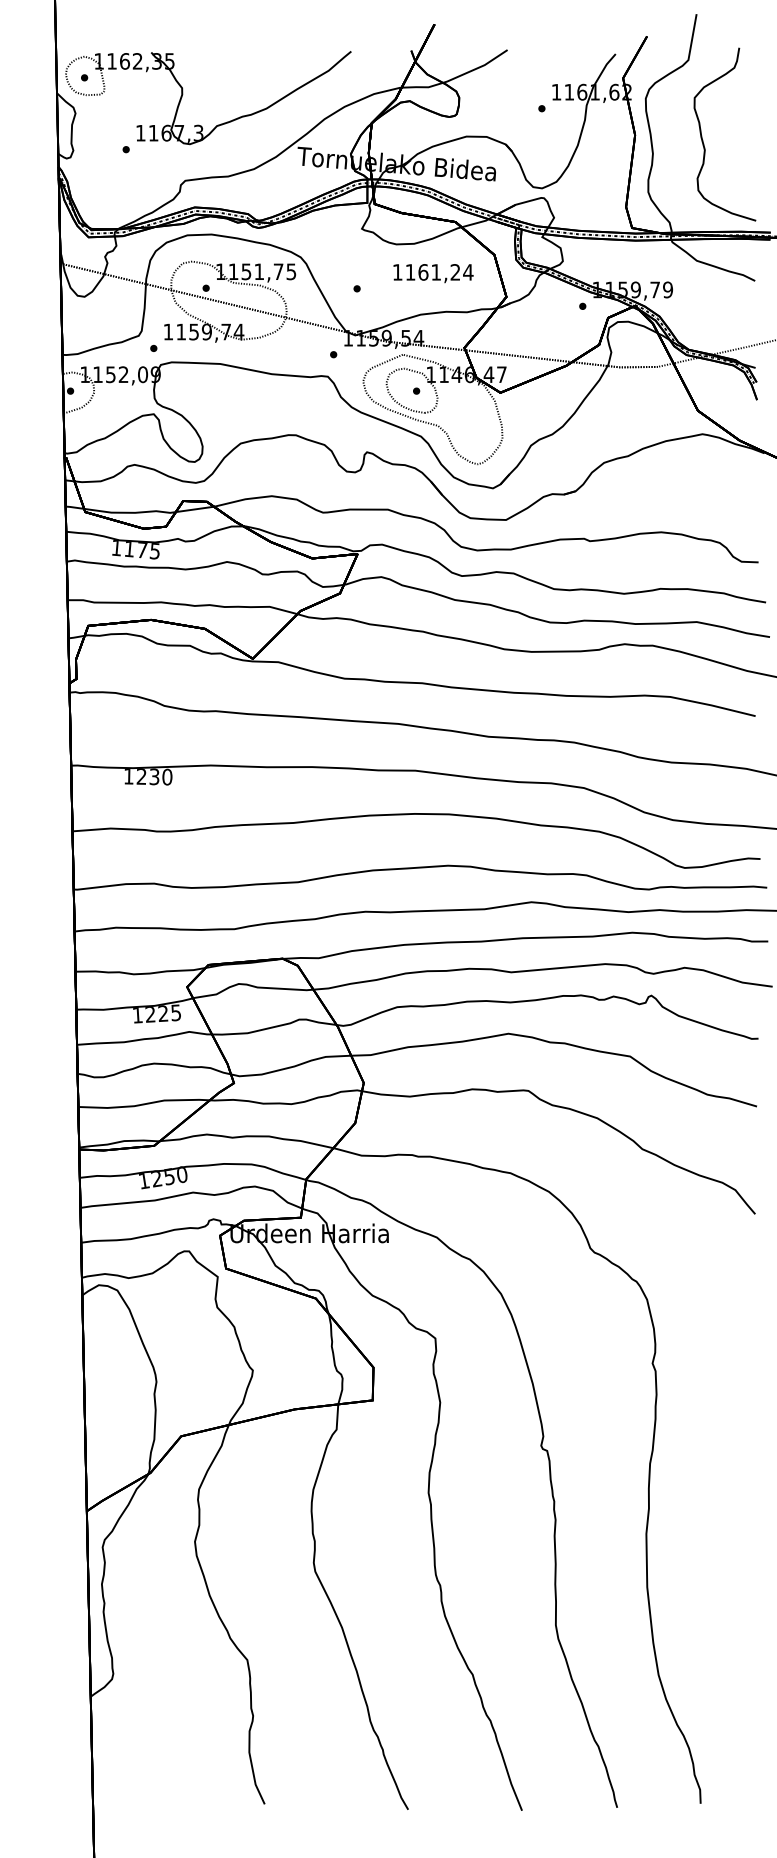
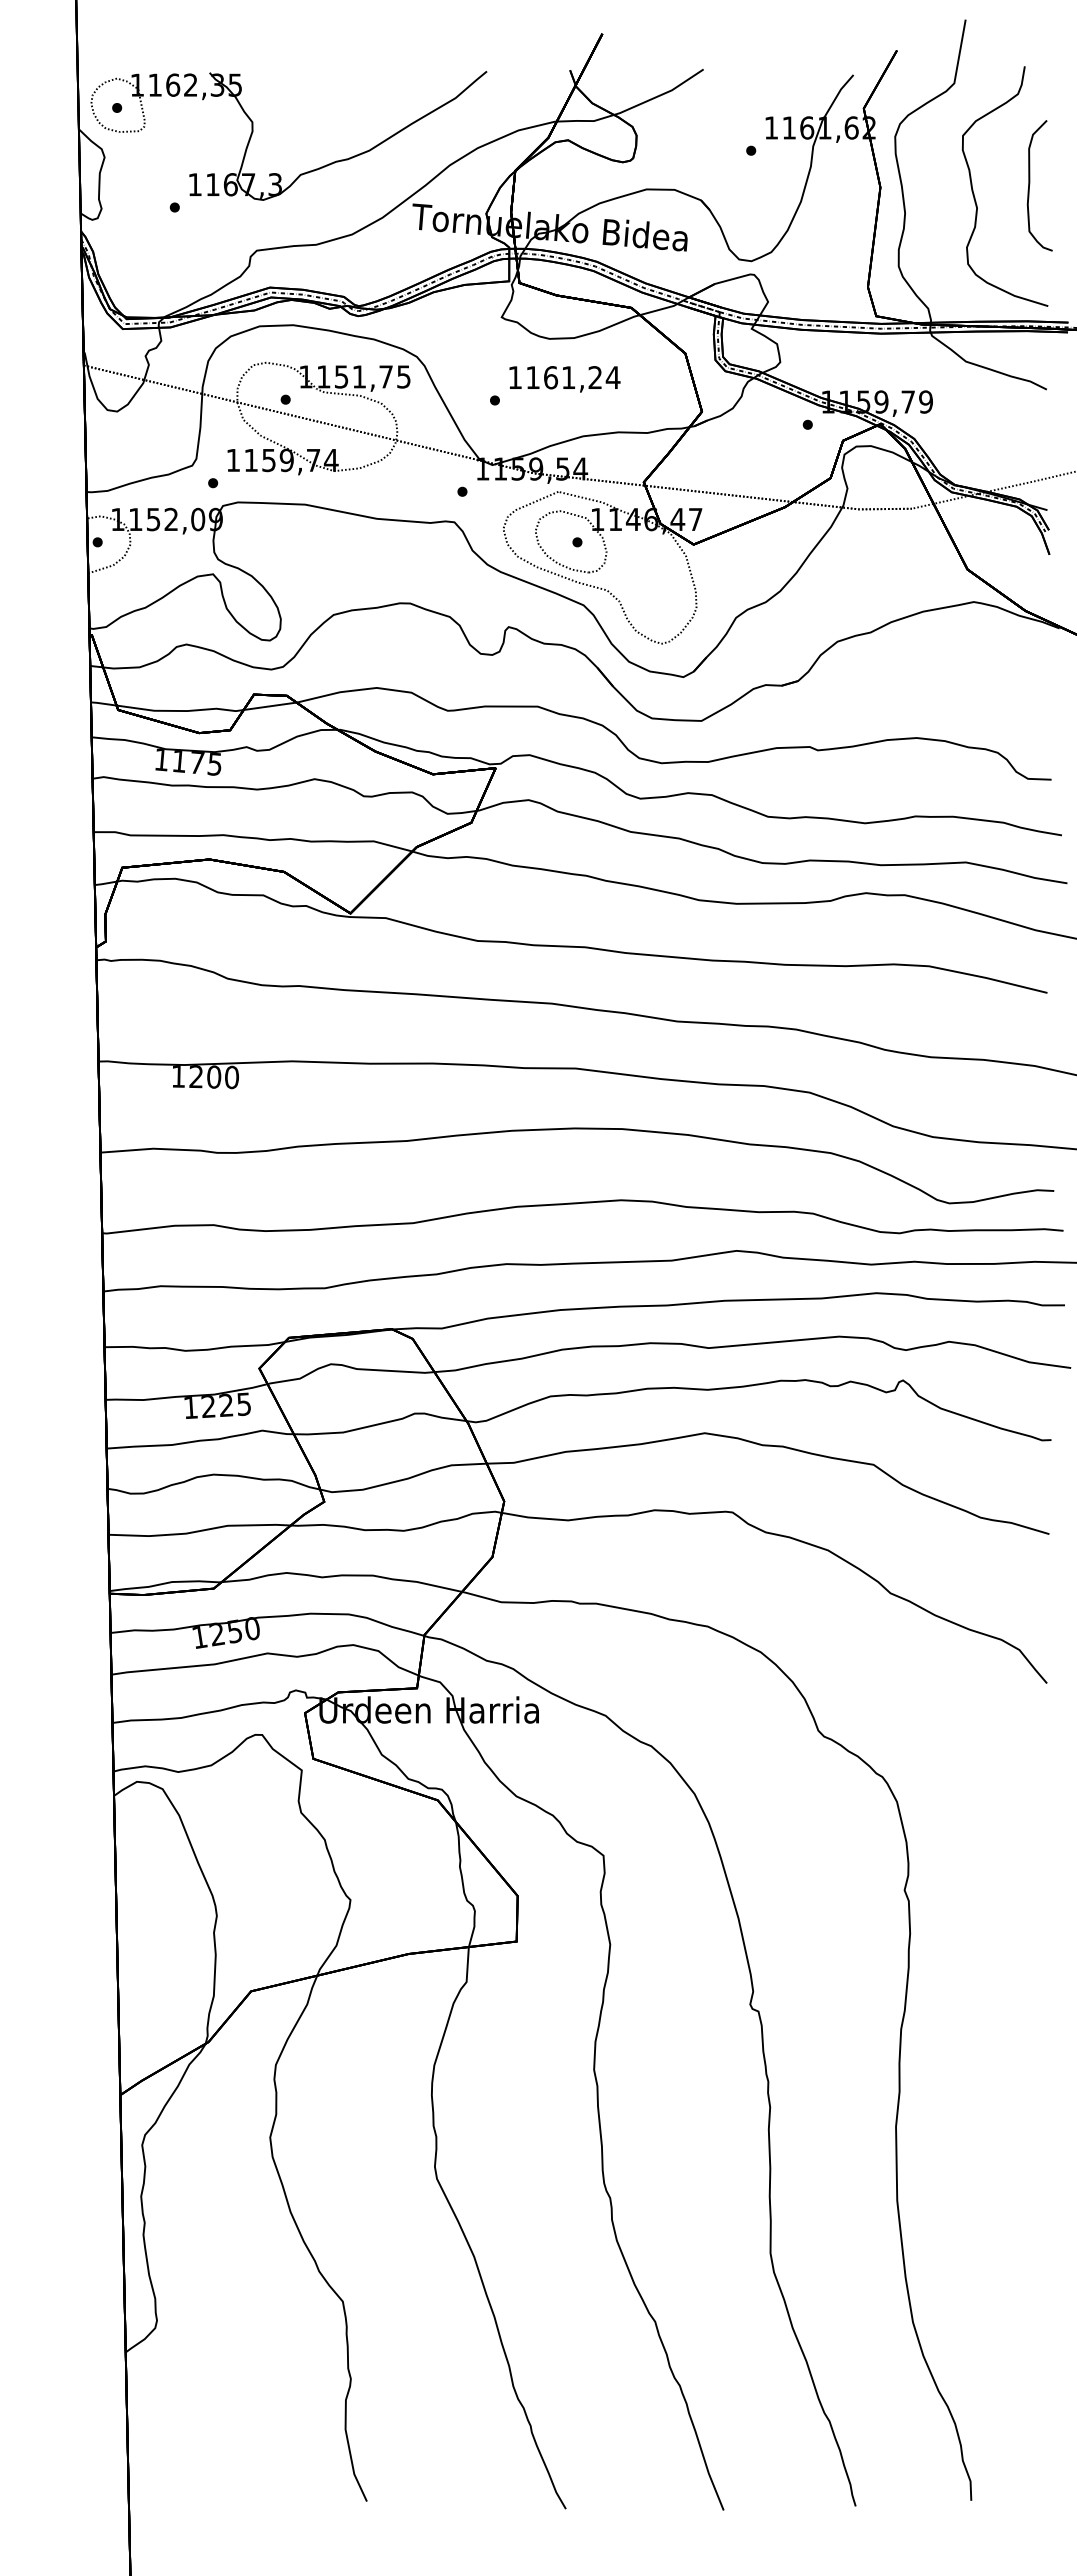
curve: (743, 133) -> (1030, 184), added
text: (433, 273) -> (564, 379), moved
text: (154, 776) -> (214, 1076), 1230 -> 1200

